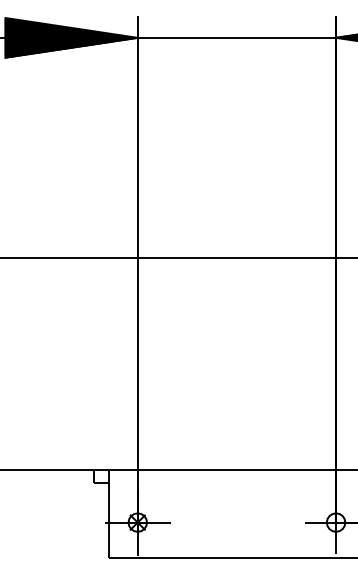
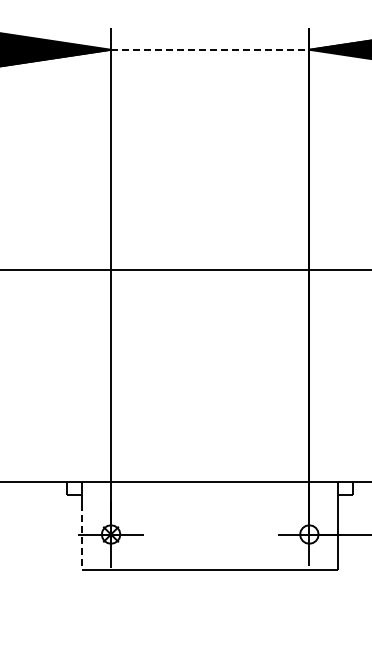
line: (237, 37) -> (210, 49), solid -> dashed
line: (109, 525) -> (82, 537), solid -> dashed

